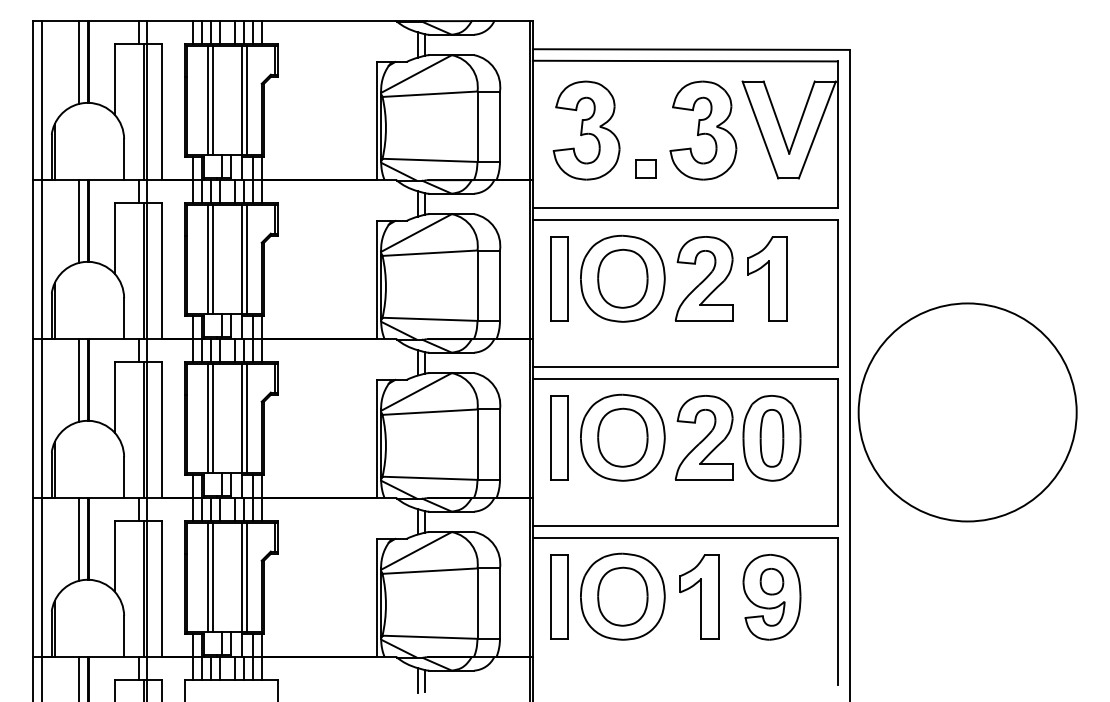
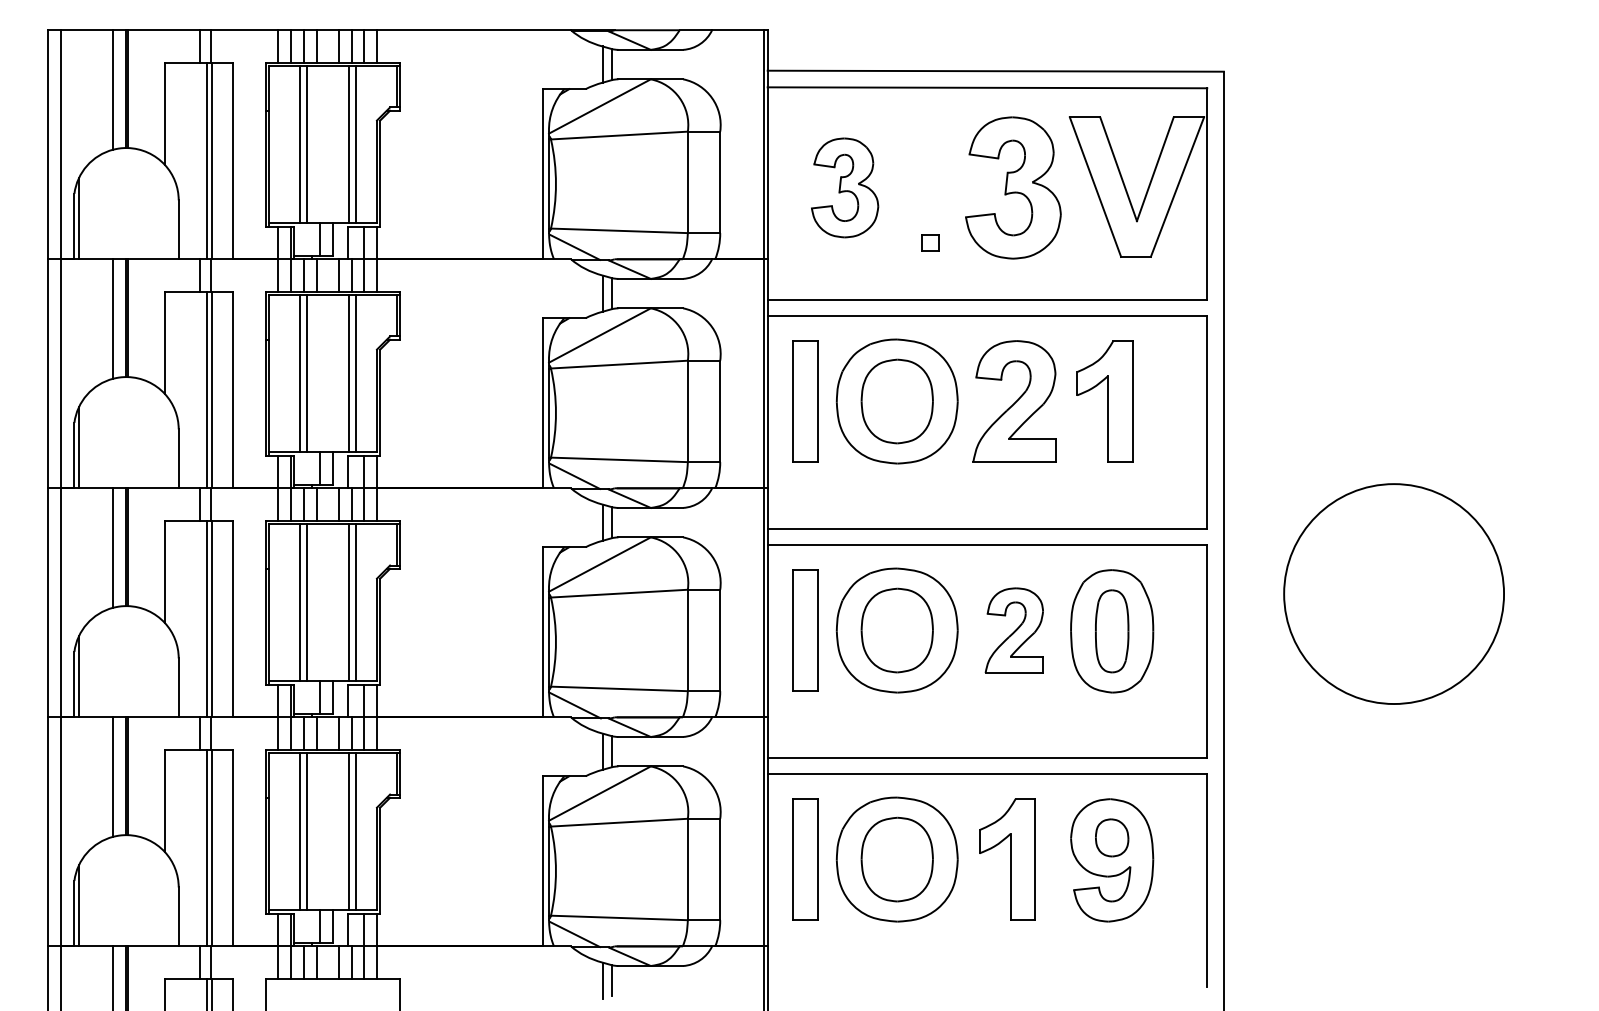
part: (586, 130) -> (844, 187), size x0.7
part: (645, 168) -> (929, 242), size x0.6
circle: (967, 412) -> (1393, 594), size x0.7
part: (703, 437) -> (1013, 630), size x0.7

